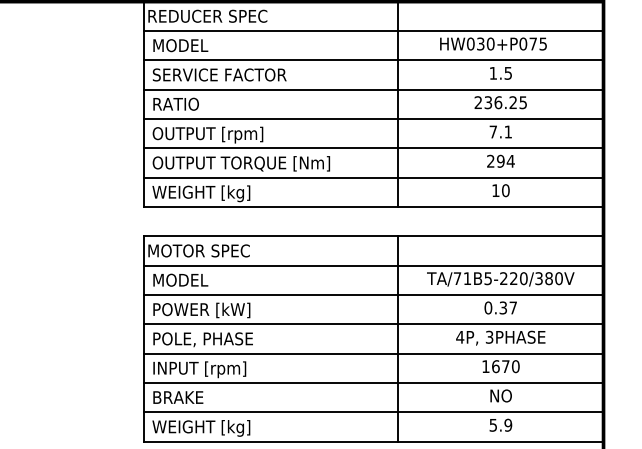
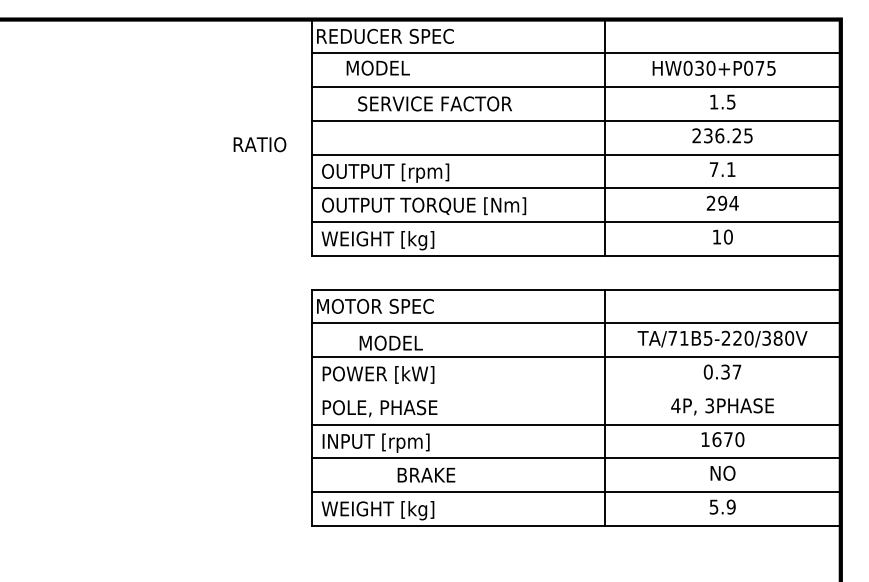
text: (180, 45) -> (377, 67), moved
text: (219, 74) -> (434, 103), moved
text: (175, 104) -> (259, 144), moved
text: (180, 279) -> (390, 342), moved
line: (372, 323) -> (575, 390), removed
text: (178, 397) -> (426, 475), moved

